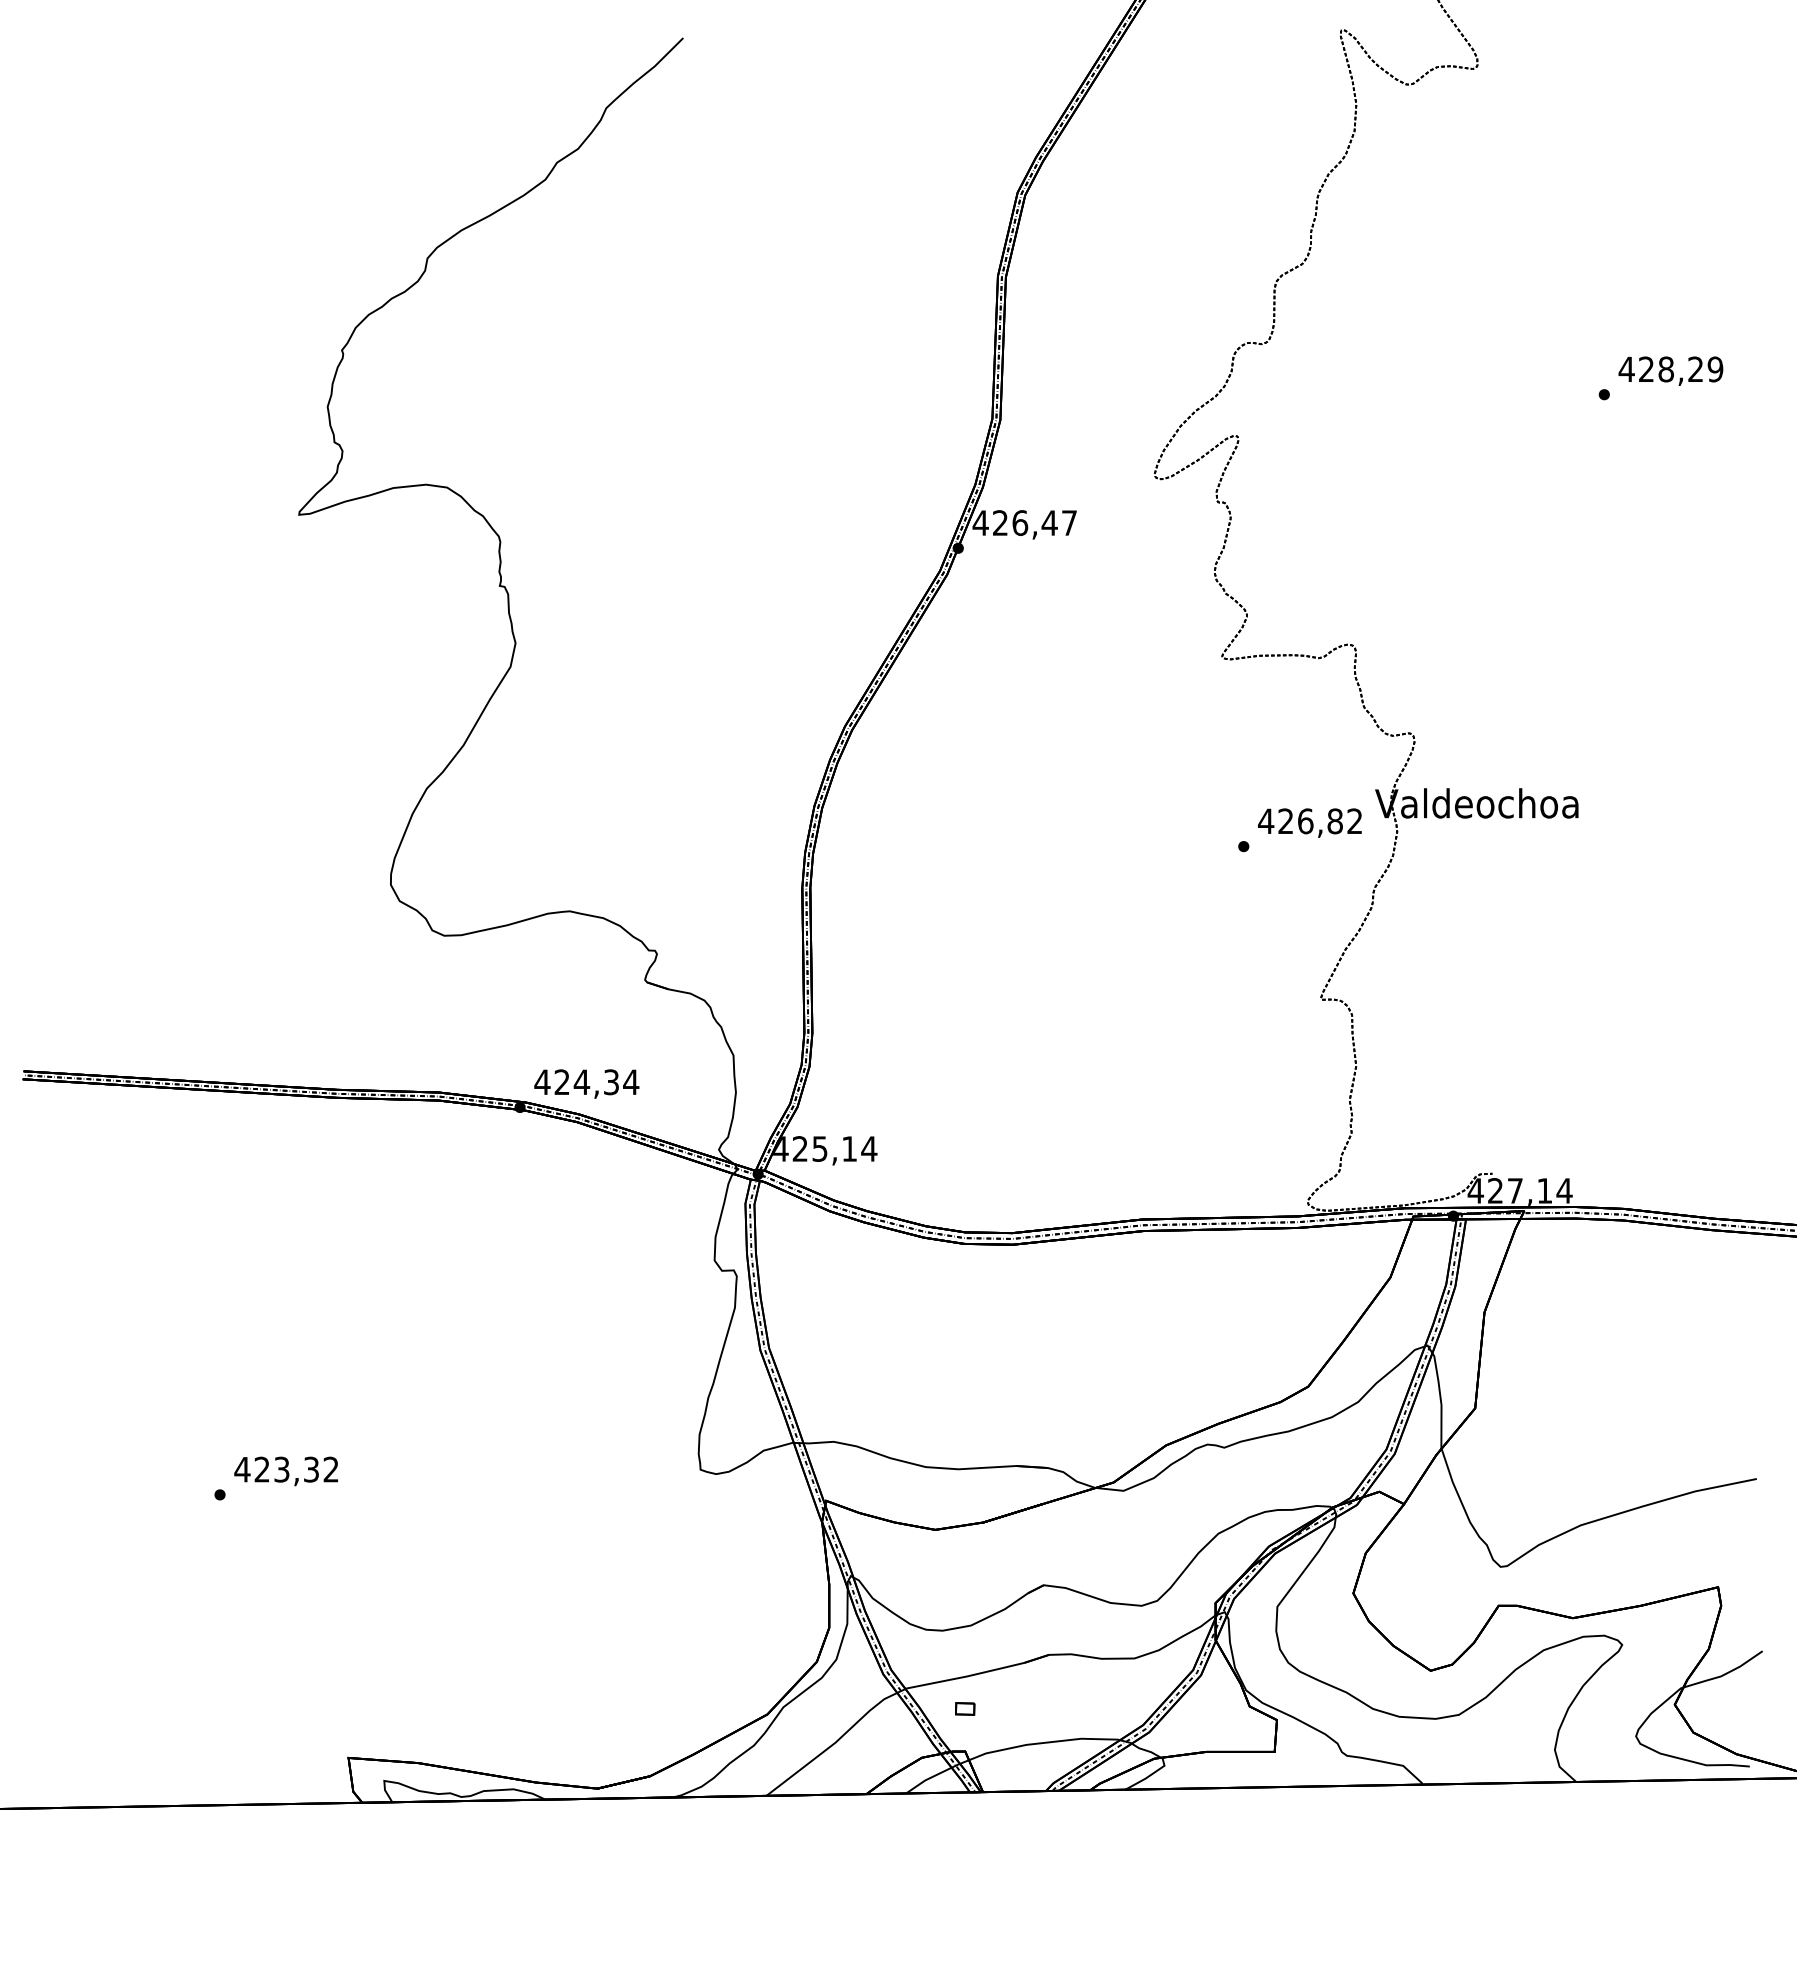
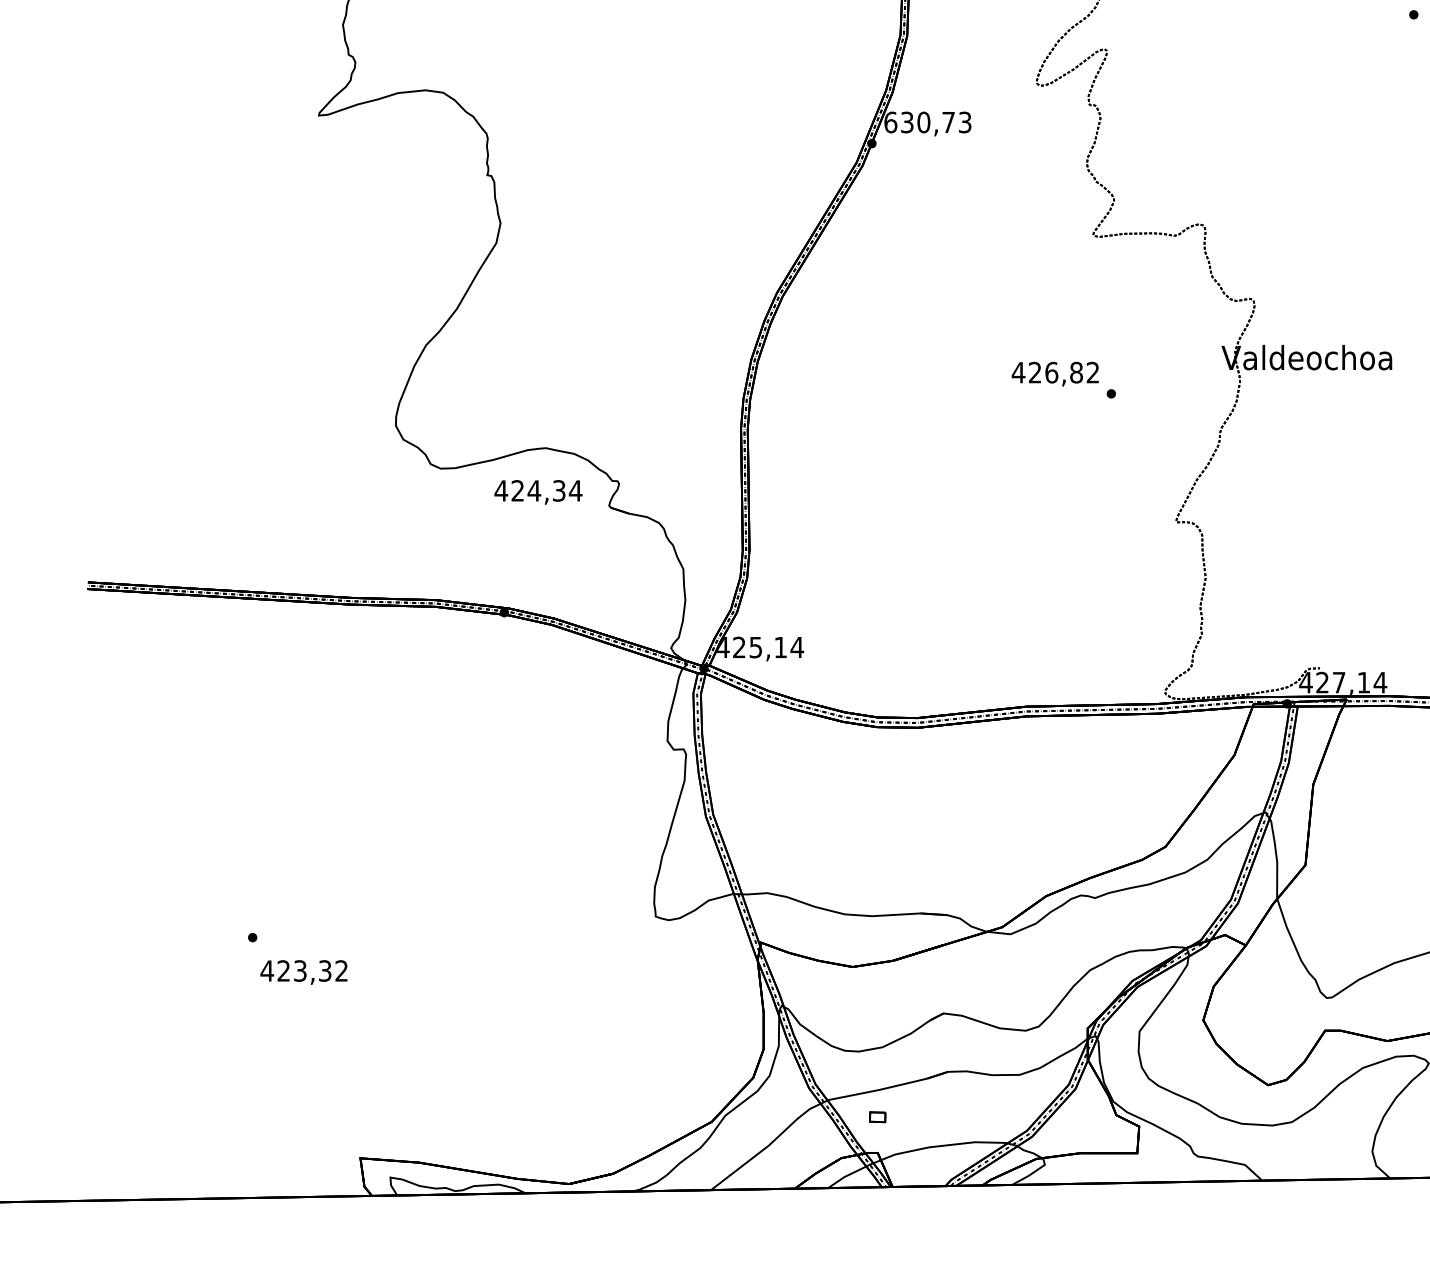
text: (1024, 523) -> (927, 122), 426,47 -> 630,73
text: (1309, 822) -> (1054, 373), moved
text: (586, 1083) -> (538, 491), moved
text: (285, 1471) -> (303, 972), moved

